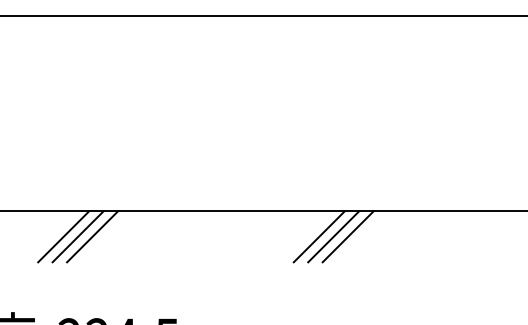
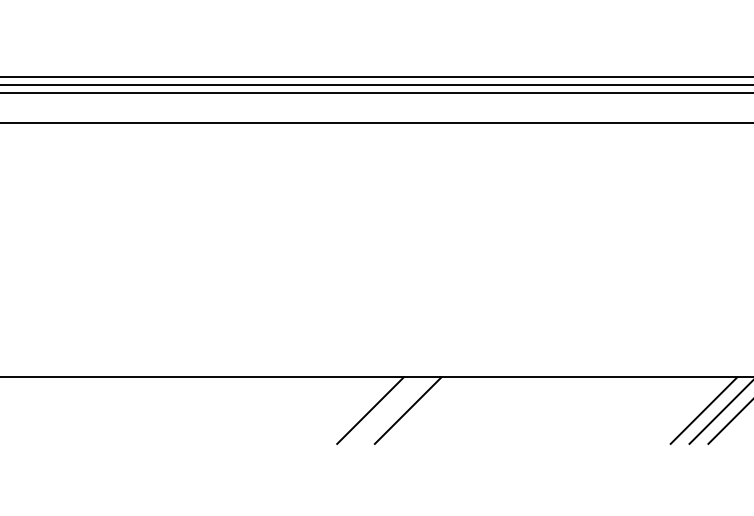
line: (63, 236) -> (36, 410), removed
line: (77, 236) -> (55, 410), removed
line: (92, 236) -> (74, 410), removed
line: (333, 236) -> (389, 410), removed

